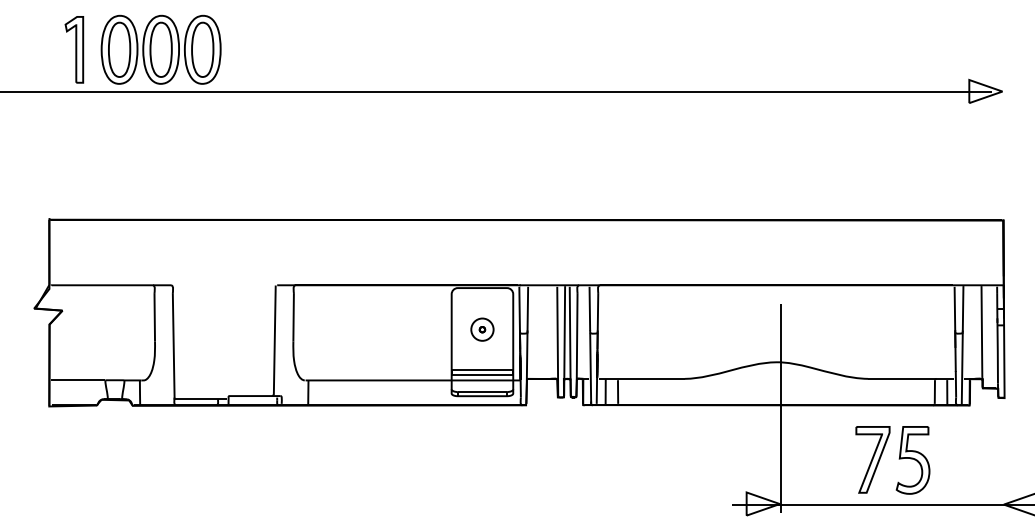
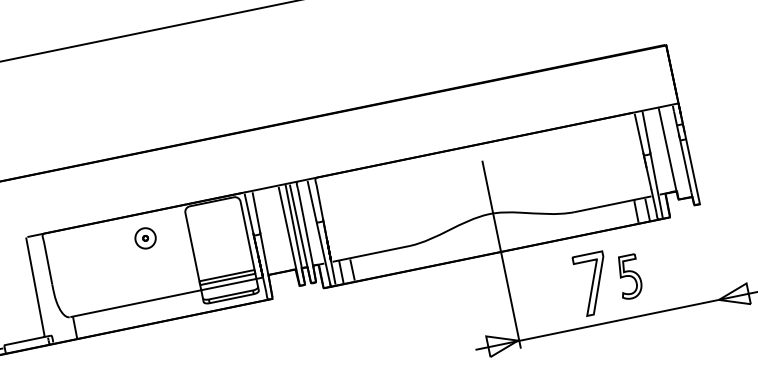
part: (482, 329) -> (145, 238), moved
part: (912, 460) -> (628, 277), size x0.7

